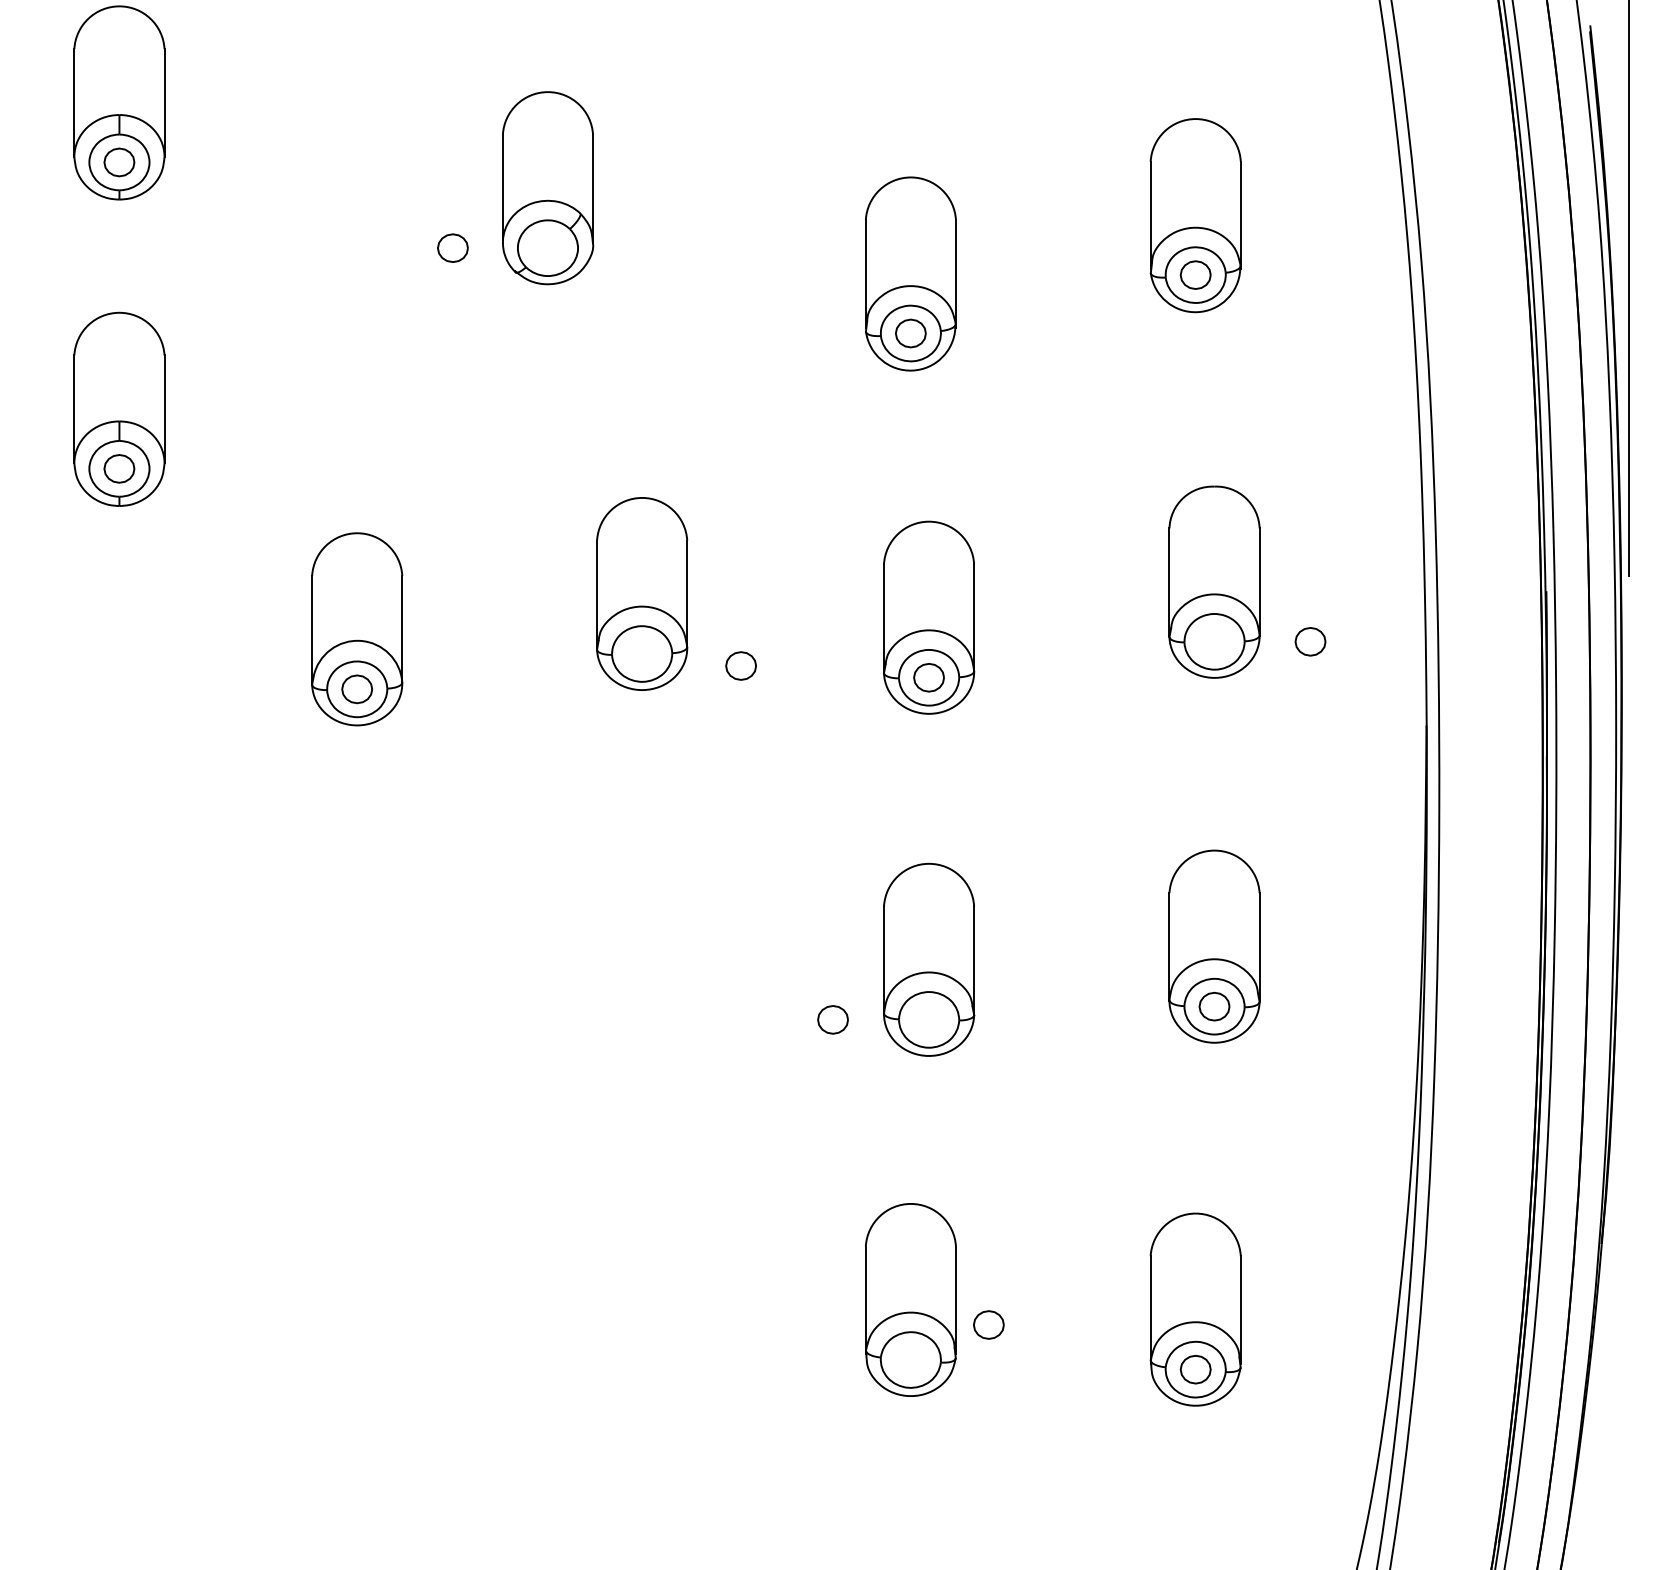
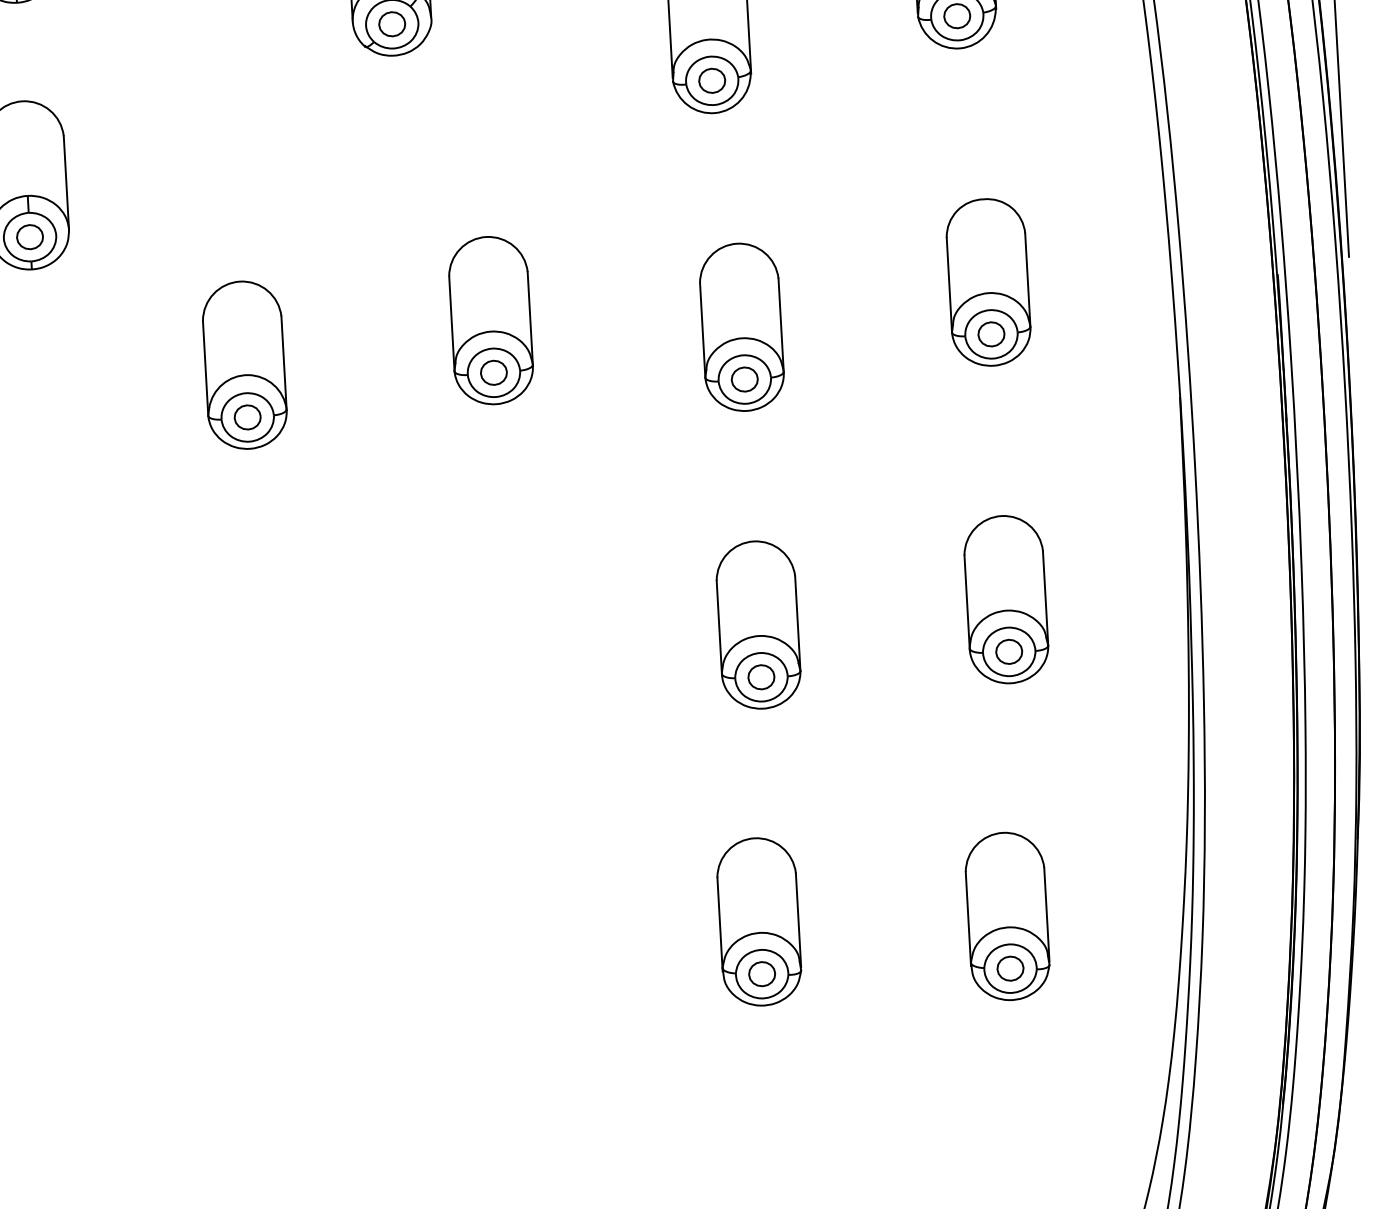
part: (452, 247) -> (391, 23), moved
part: (1310, 641) -> (991, 334), moved
part: (740, 665) -> (493, 372), moved
part: (832, 1019) -> (760, 676), moved
part: (988, 1324) -> (761, 973), moved

